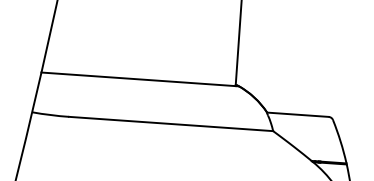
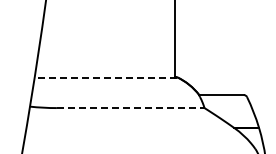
line: (139, 79) -> (105, 77), solid -> dashed
line: (170, 124) -> (130, 108), solid -> dashed

